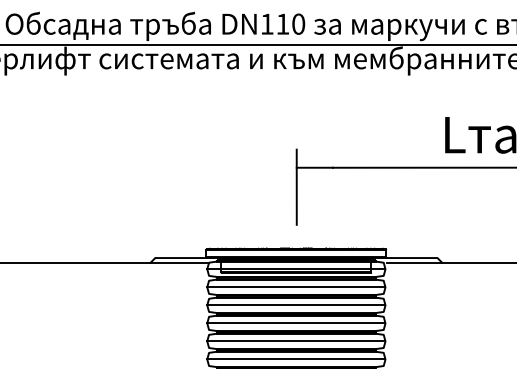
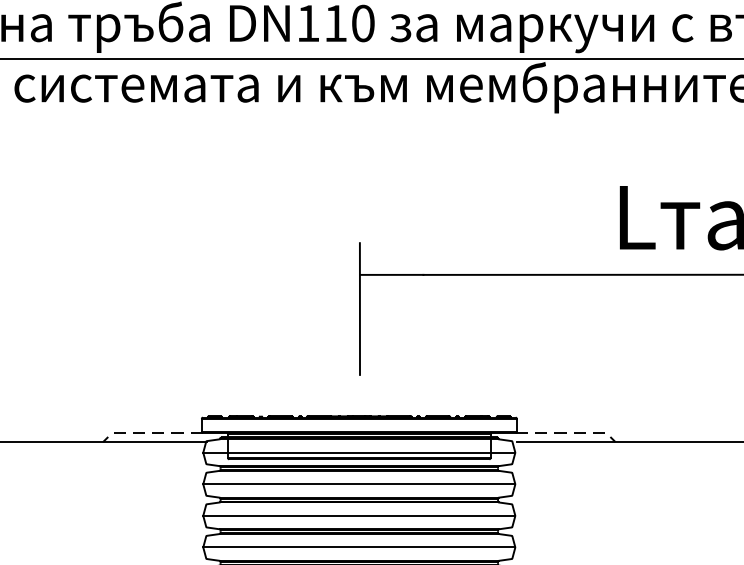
line: (176, 258) -> (149, 433), solid -> dashed
line: (416, 258) -> (569, 433), solid -> dashed

